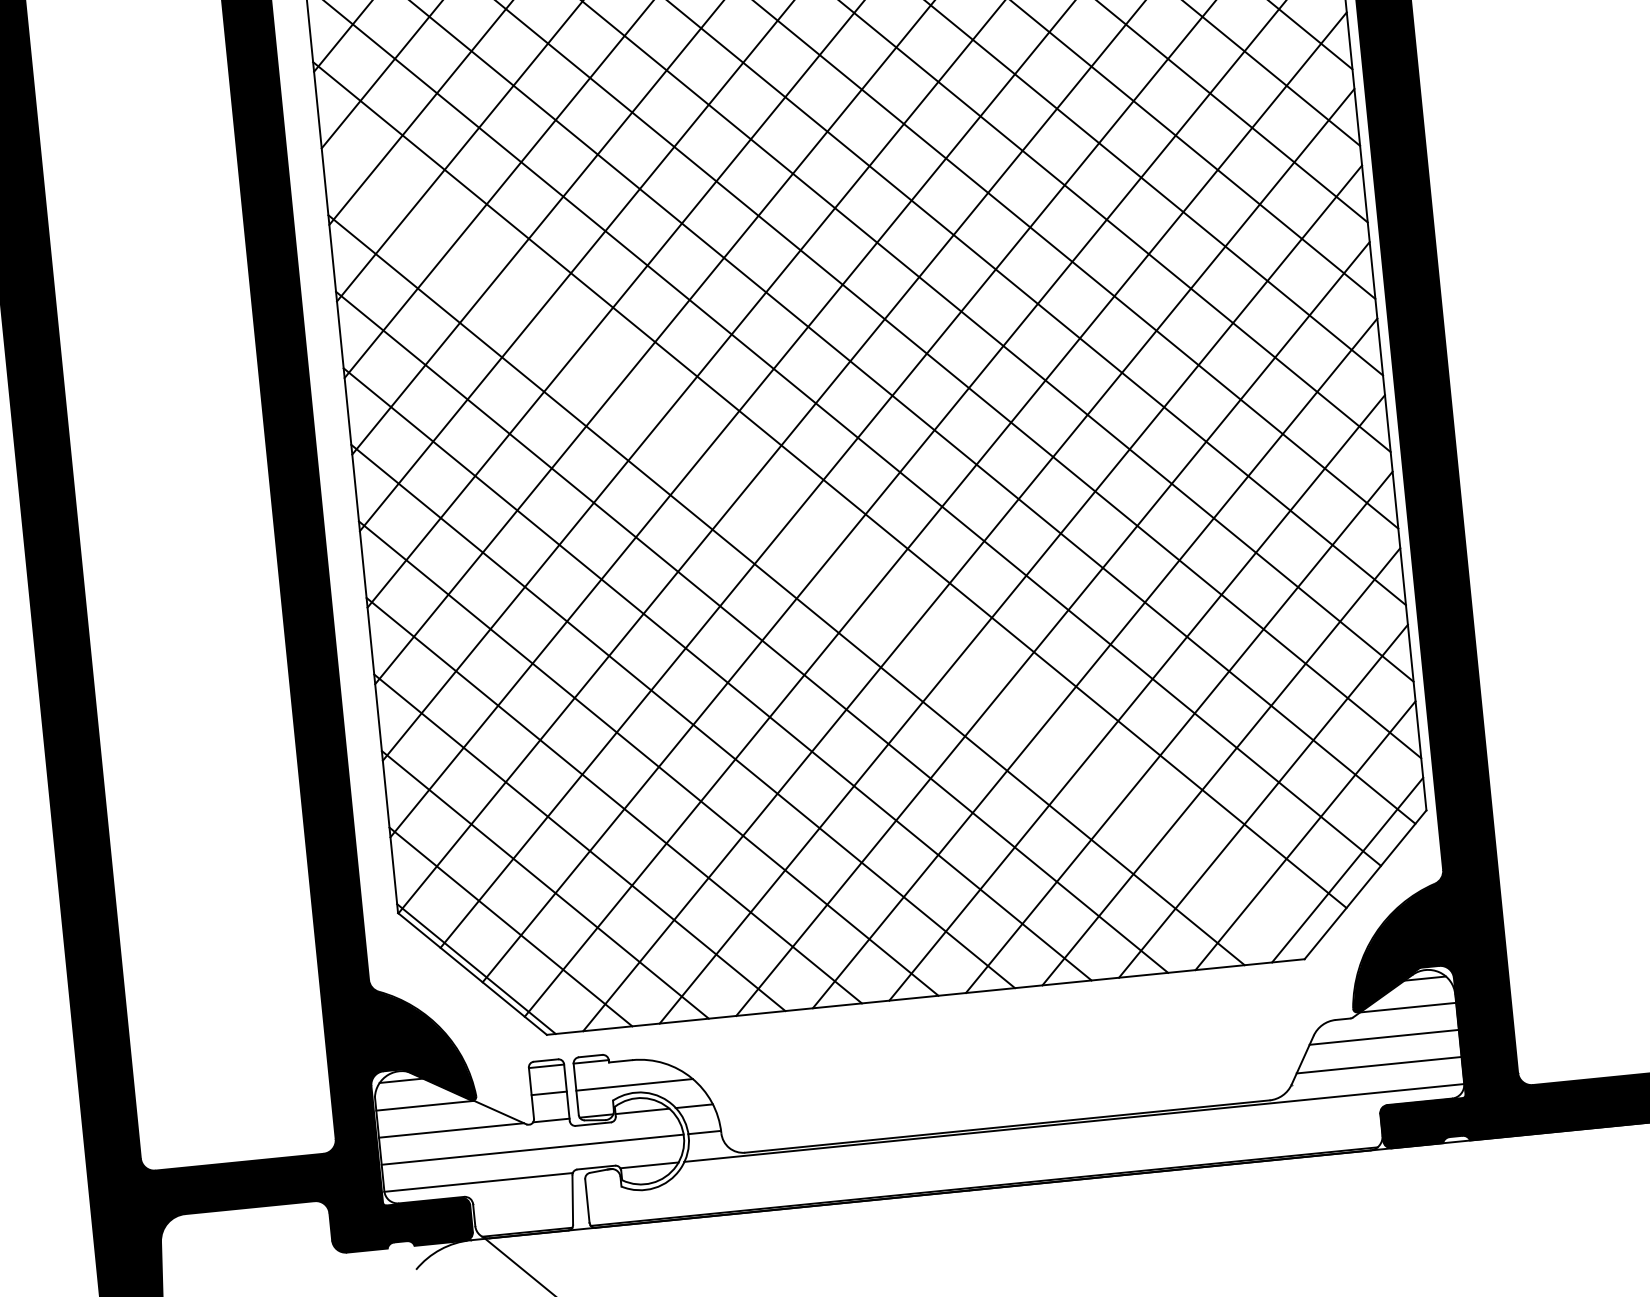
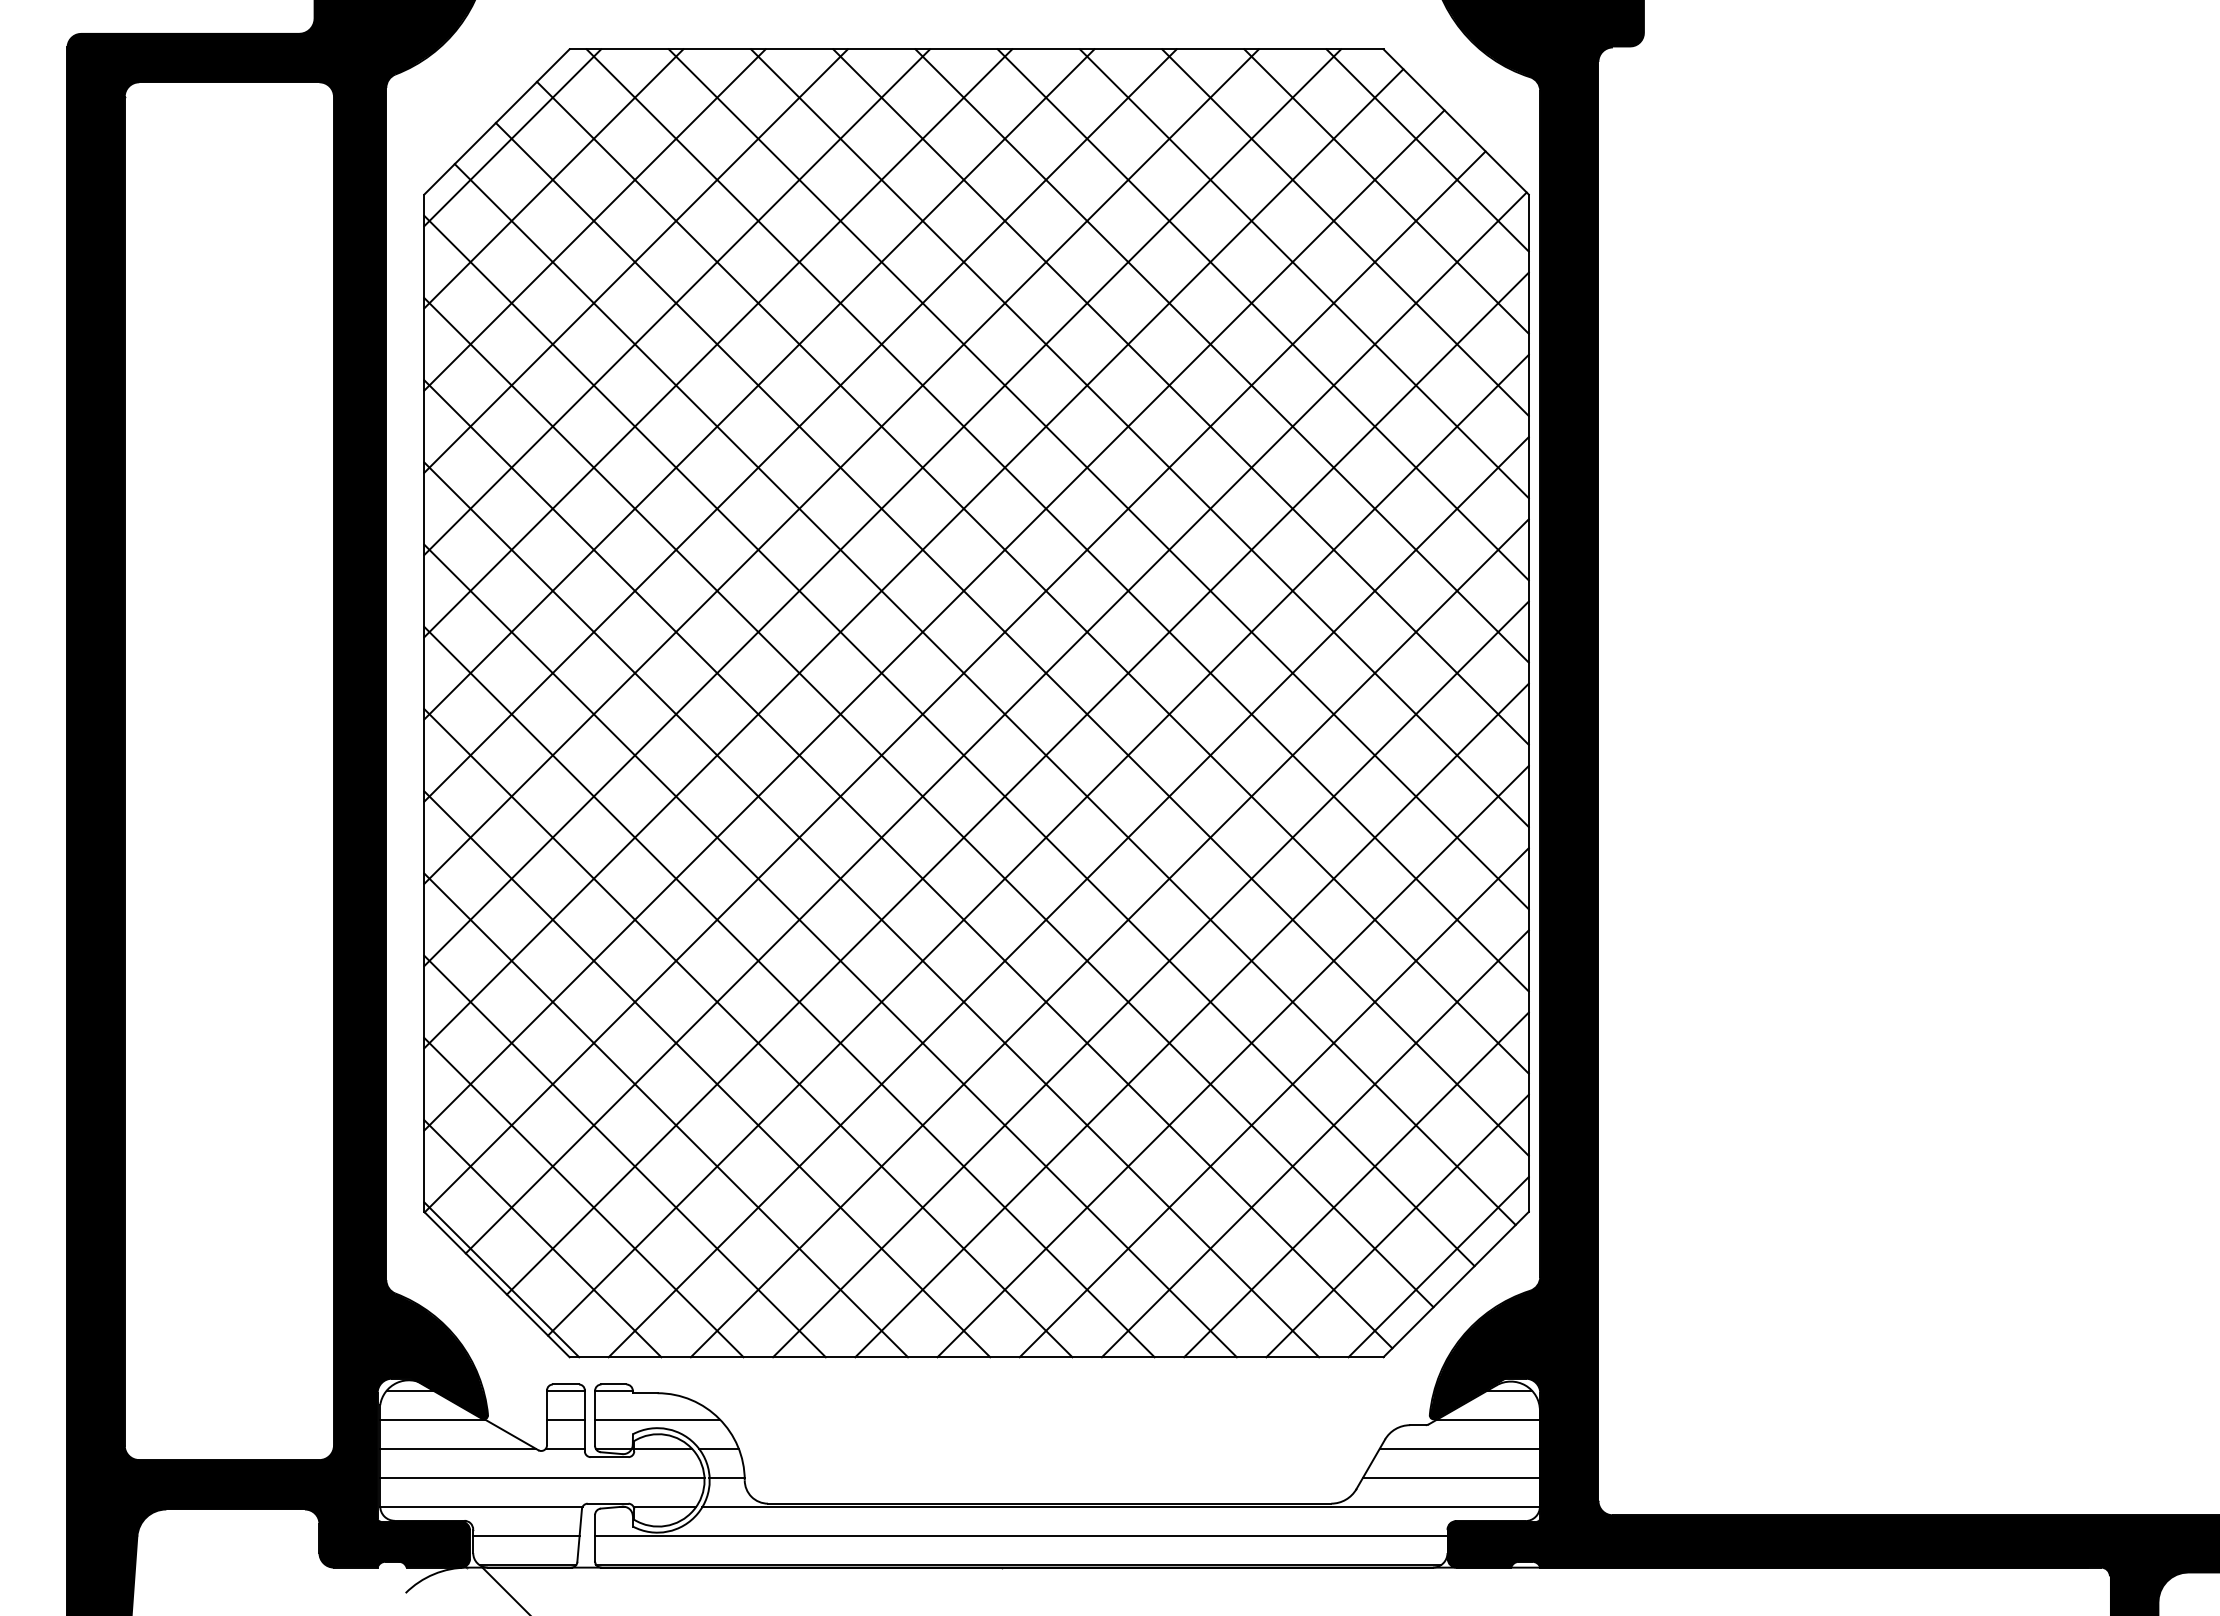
line: (816, 544) -> (908, 864), added
line: (984, 1159) -> (1021, 1536), added
line: (523, 1205) -> (526, 1536), added

